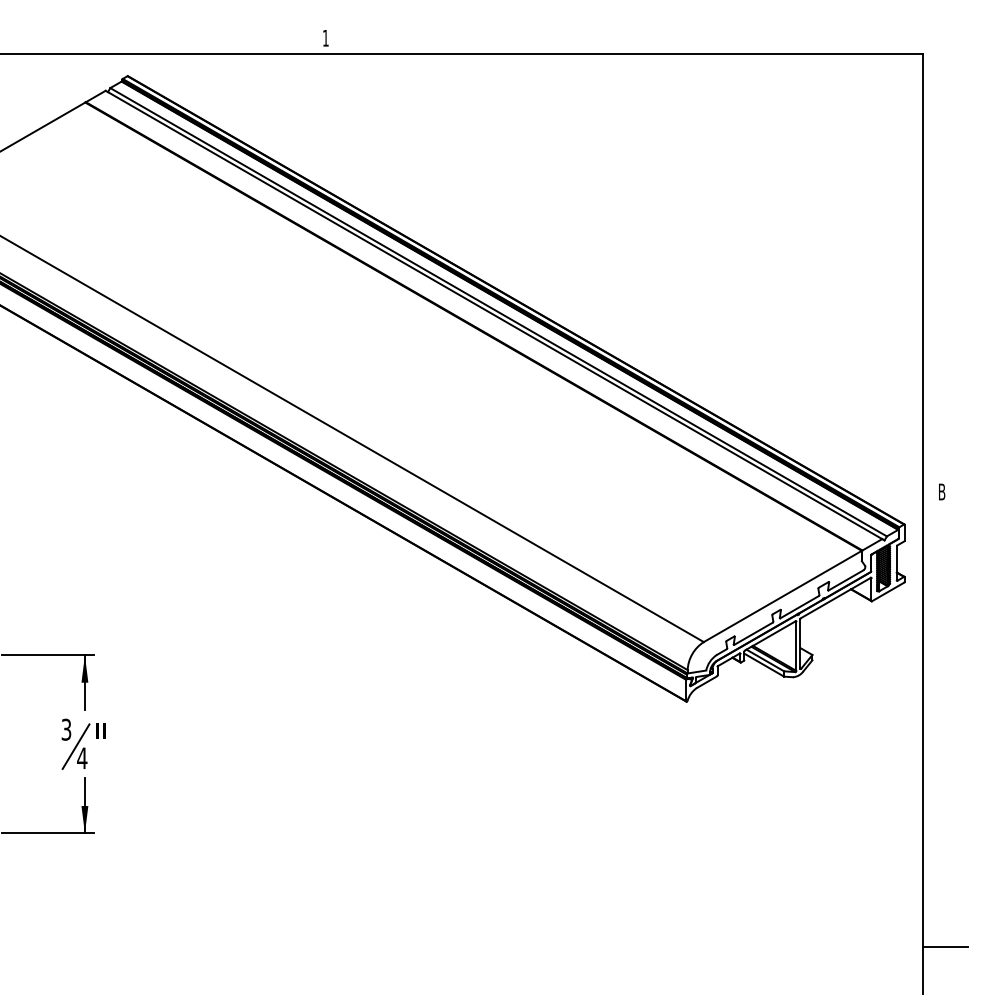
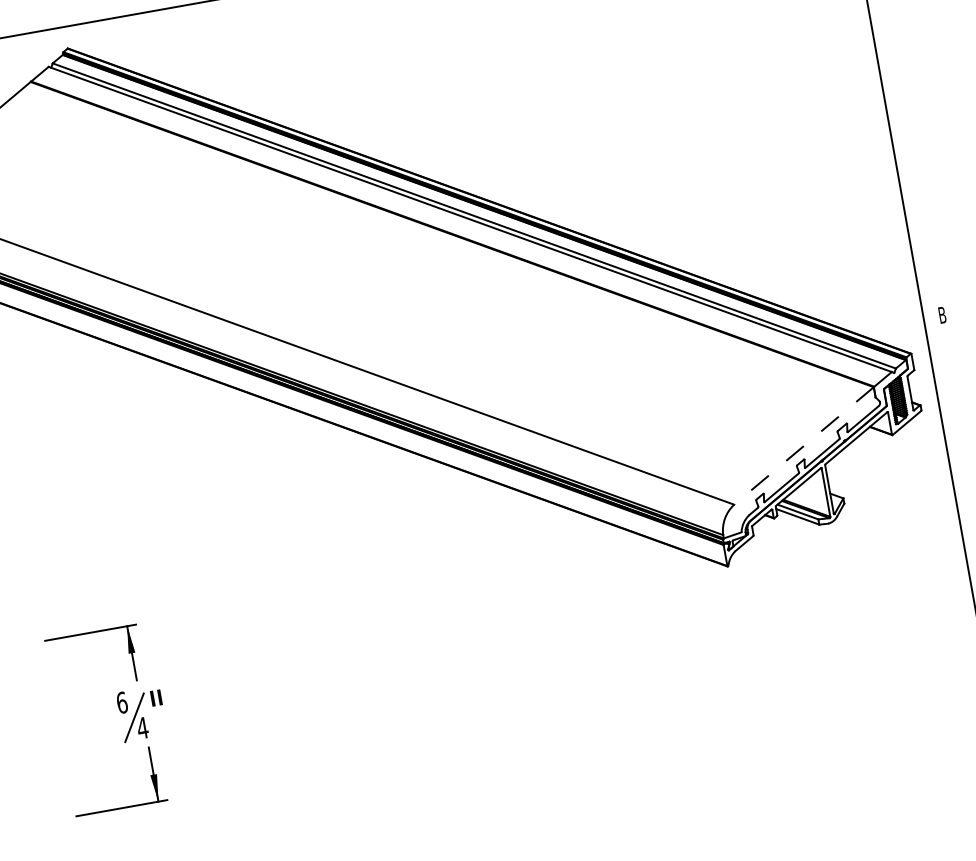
line: (782, 596) -> (803, 446), solid -> dashed
text: (66, 729) -> (122, 702), 3 -> 6

